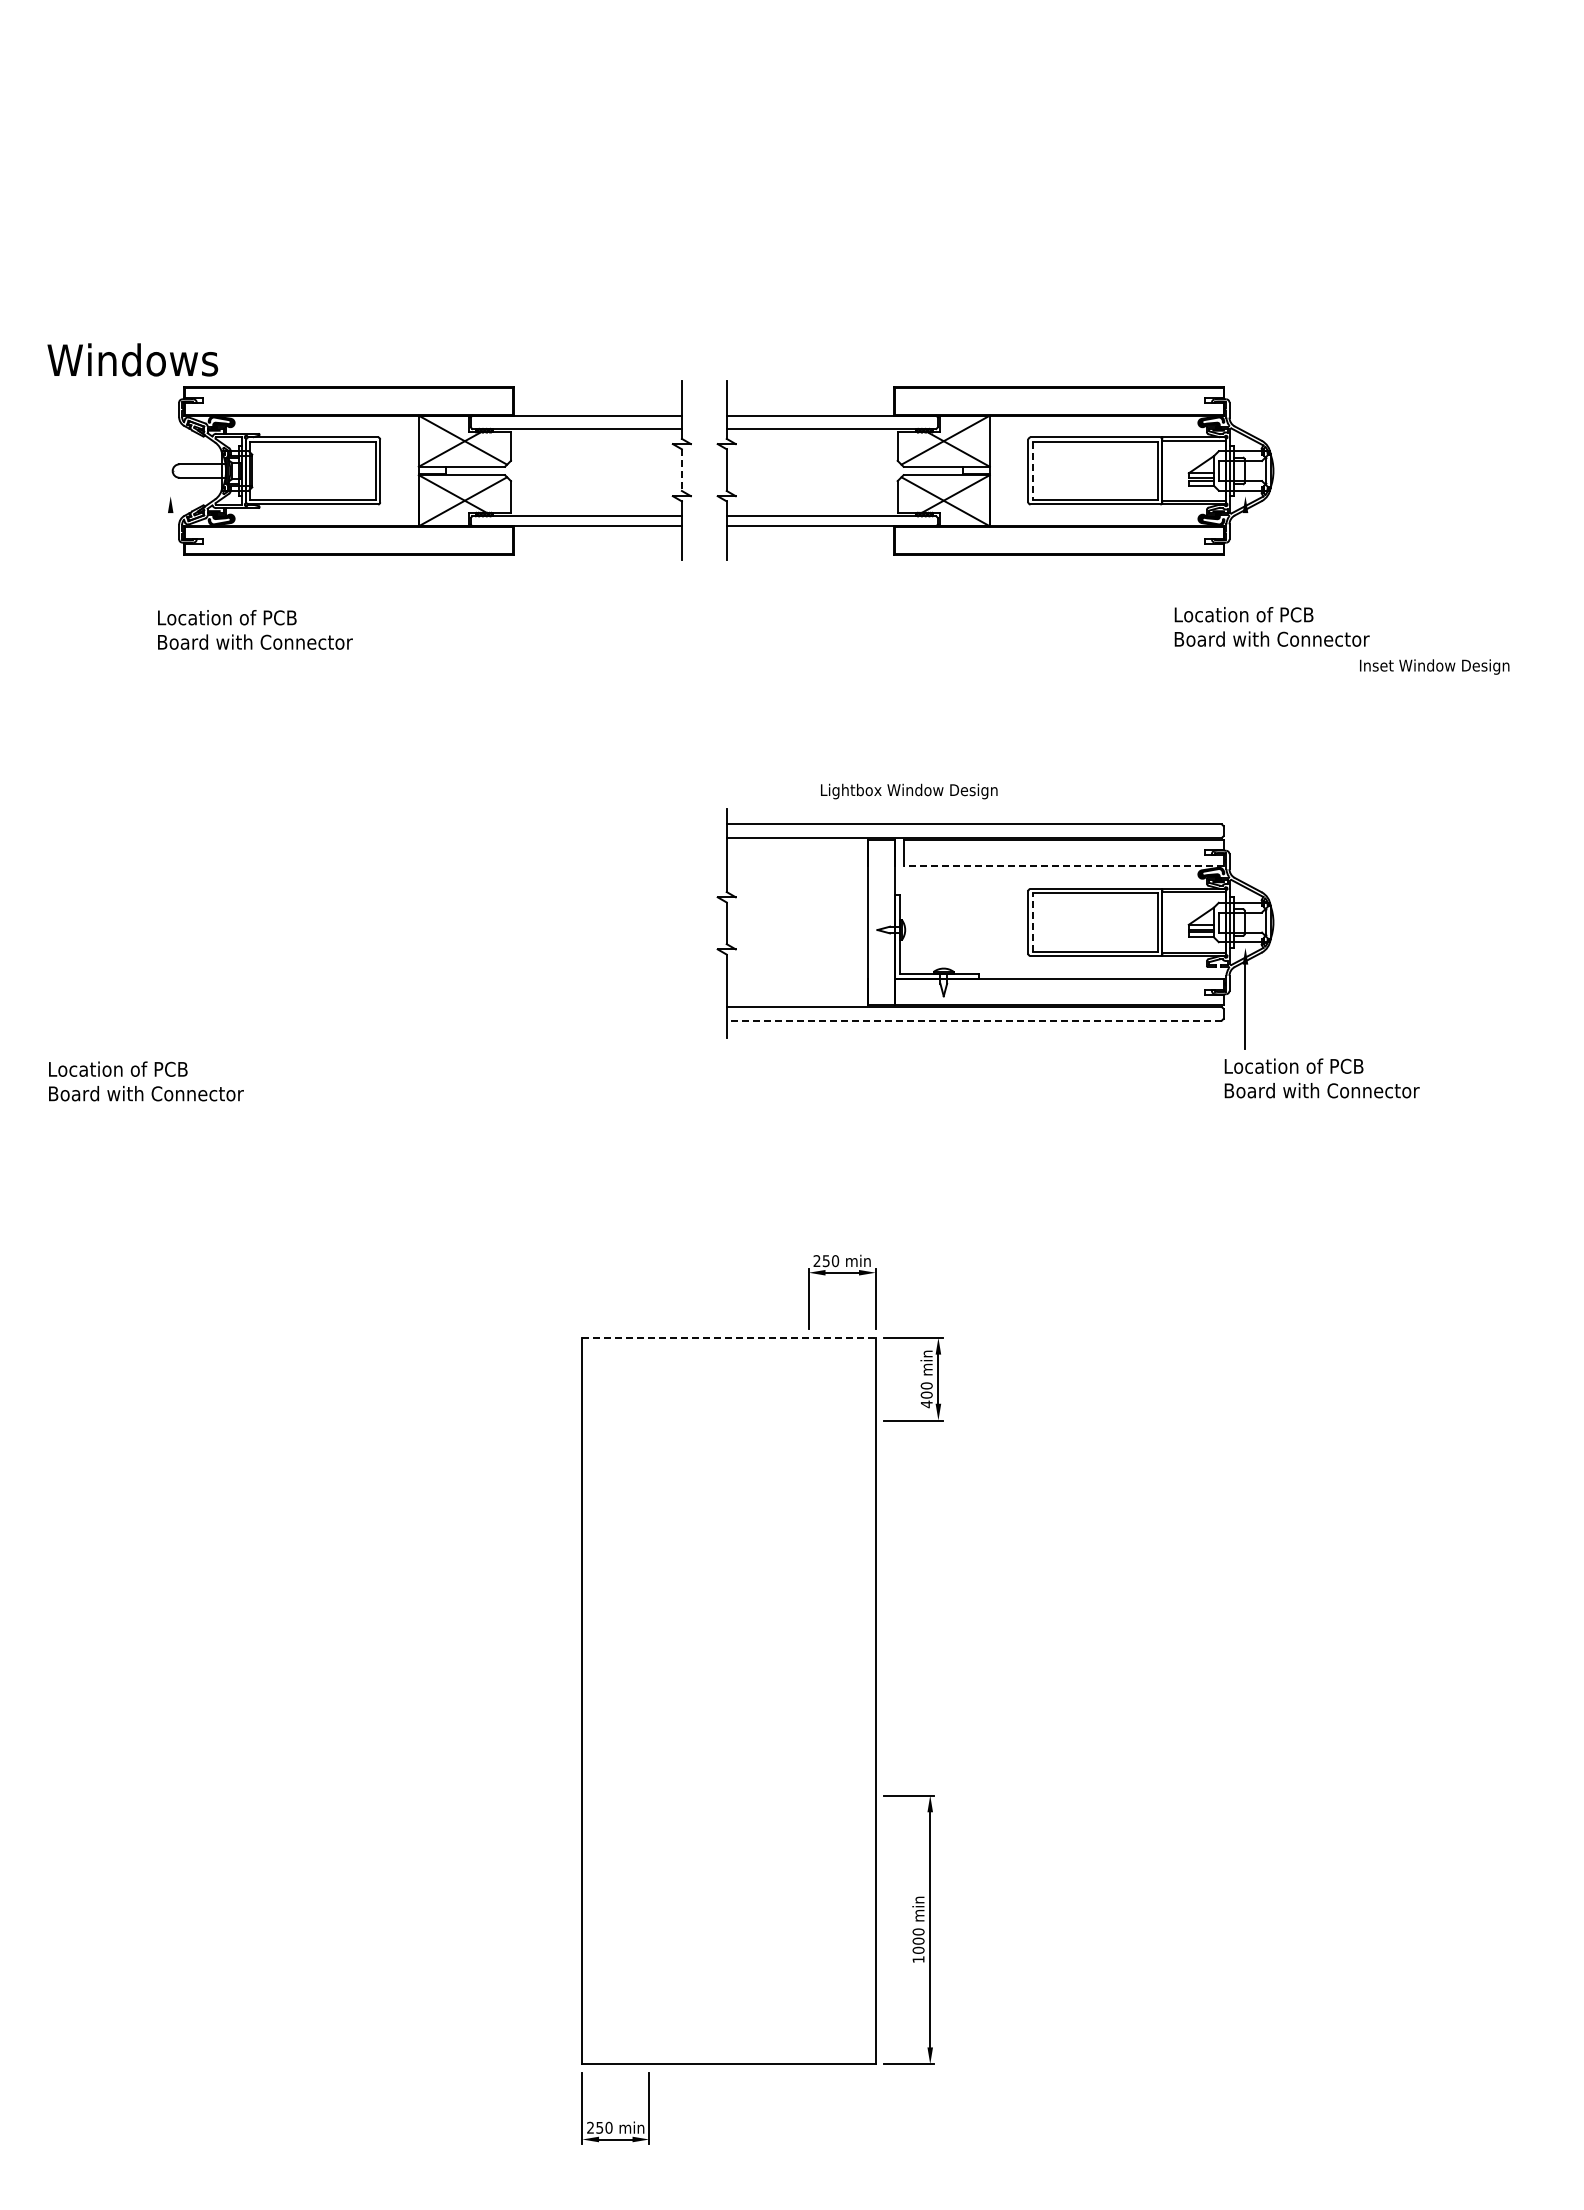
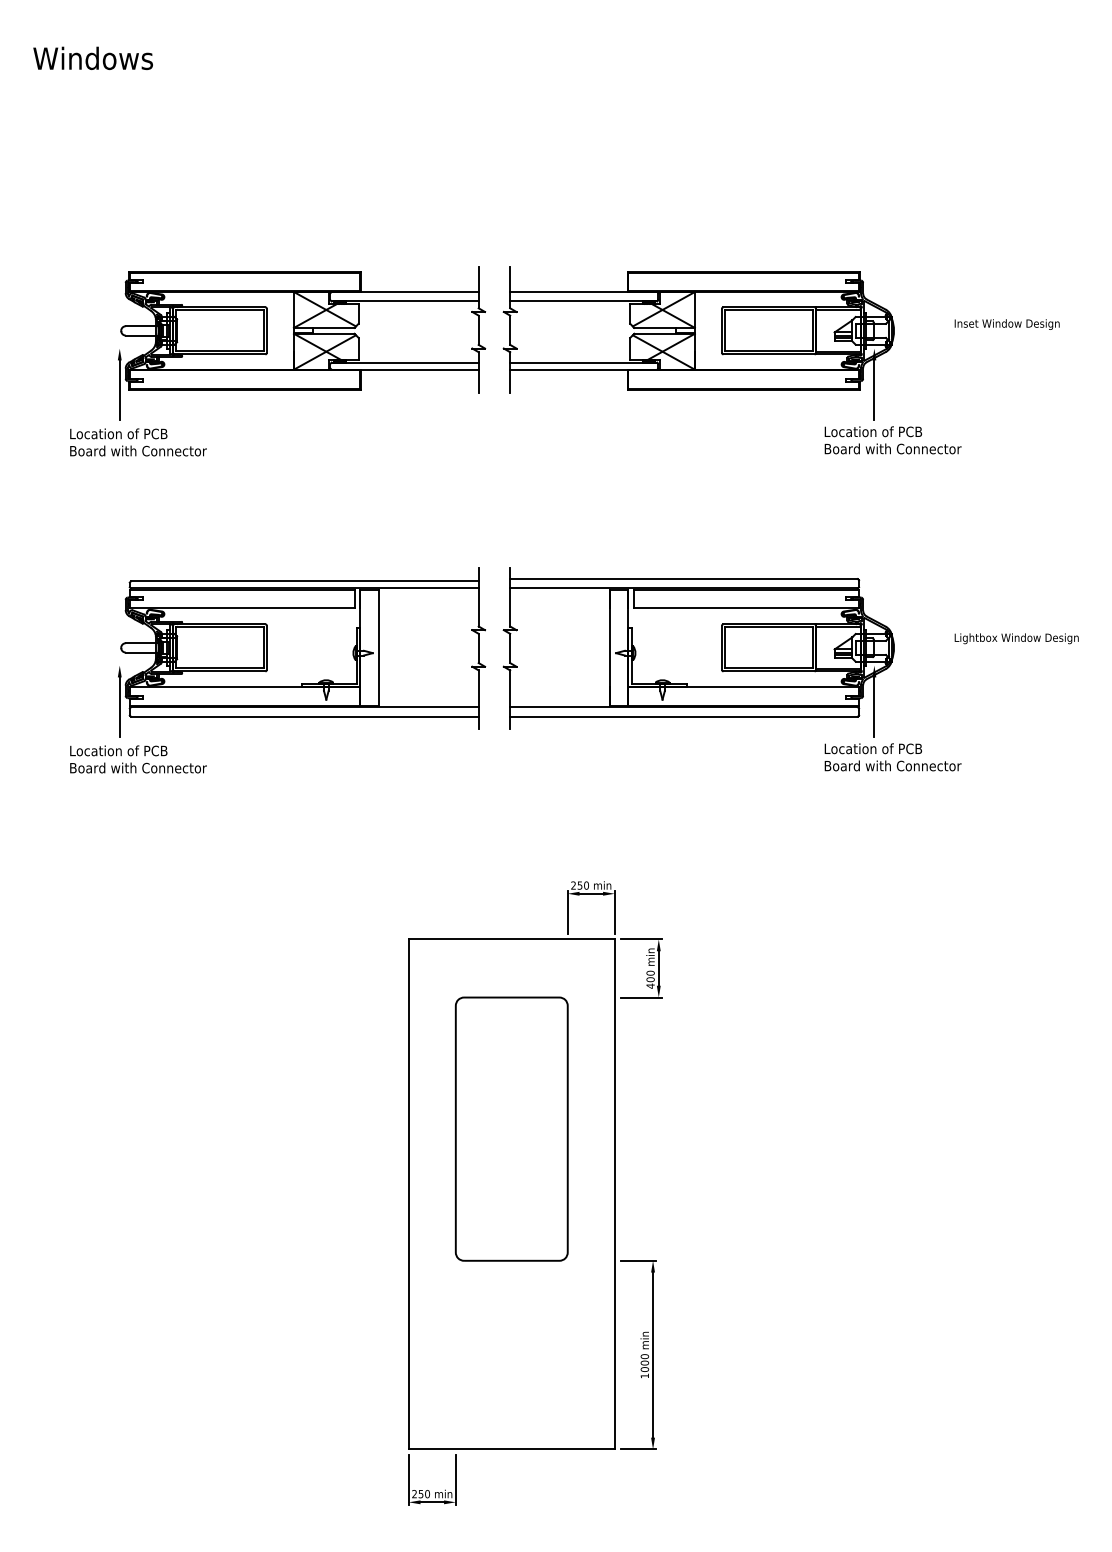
text: (132, 359) -> (92, 58), moved
line: (681, 470) -> (478, 330), dashed -> solid
line: (1032, 471) -> (724, 331), dashed -> solid
line: (170, 555) -> (119, 390), added
line: (1245, 555) -> (874, 390), added
text: (255, 629) -> (138, 442), moved
text: (1434, 666) -> (1007, 324), moved
text: (909, 791) -> (1016, 638), moved
line: (1063, 866) -> (746, 608), dashed -> solid
line: (1032, 922) -> (724, 647), dashed -> solid
part: (429, 928) -> (301, 652), added
fill: (1211, 969) -> (850, 680), added
line: (974, 1020) -> (684, 716), dashed -> solid
text: (1321, 1078) -> (892, 757), moved
text: (146, 1081) -> (138, 759), moved
line: (729, 1337) -> (512, 939), dashed -> solid
part: (728, 1607) -> (511, 1128), added

